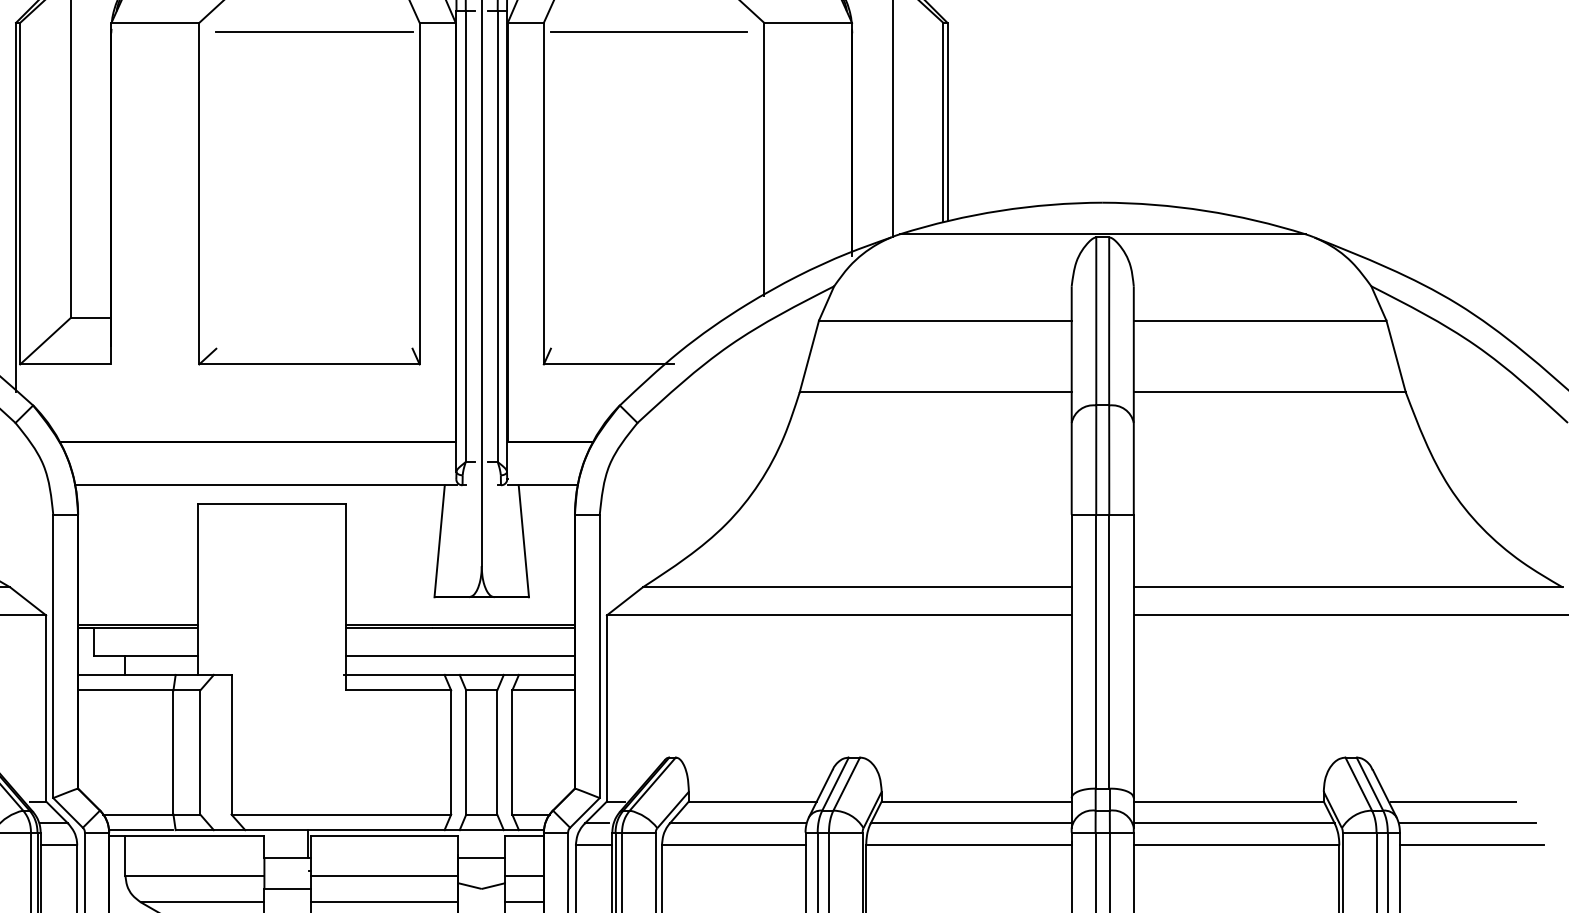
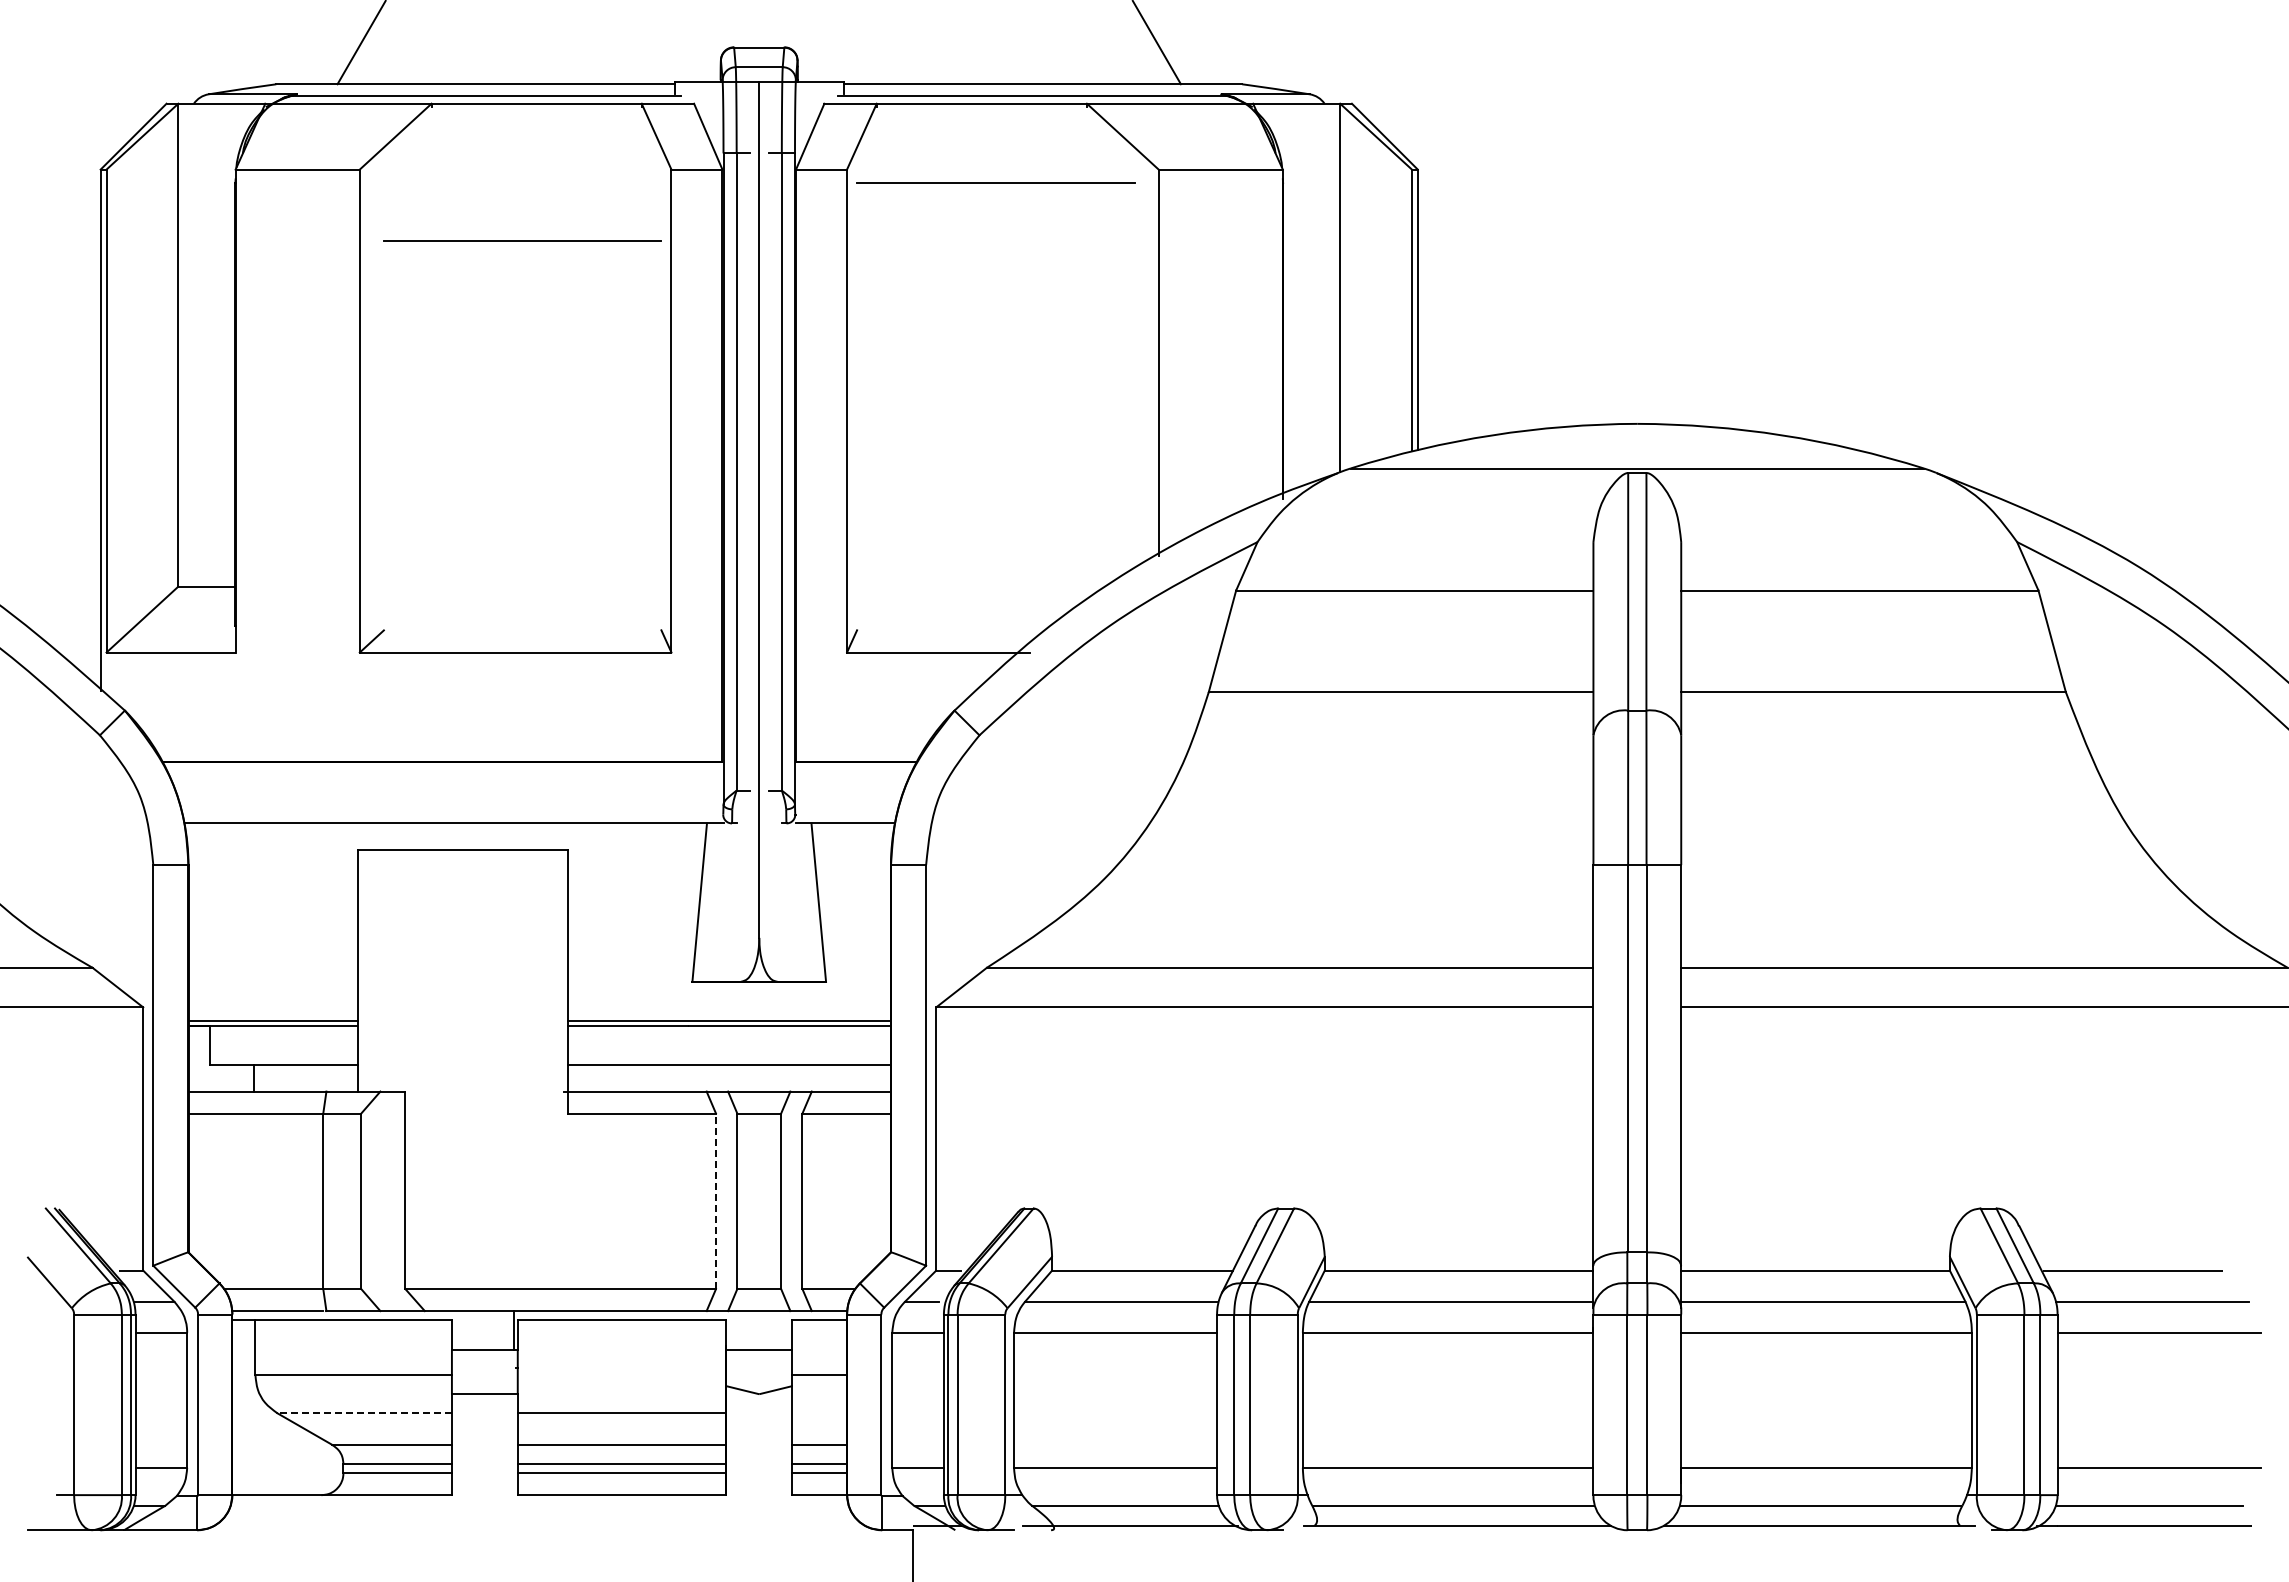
line: (314, 32) -> (522, 240), moved
line: (451, 752) -> (716, 1201), solid -> dashed
line: (384, 875) -> (621, 1375), removed
line: (202, 902) -> (364, 1413), solid -> dashed
line: (524, 902) -> (819, 1413), removed

